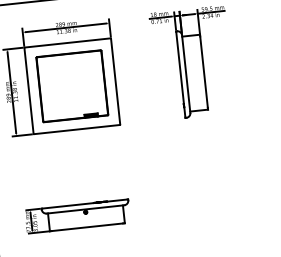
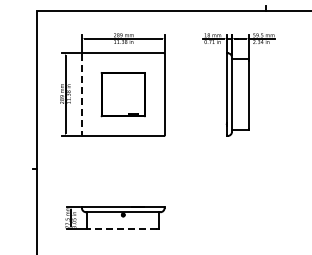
part: (72, 86) -> (123, 94), size x0.7
line: (28, 90) -> (81, 94), solid -> dashed
line: (86, 227) -> (122, 229), solid -> dashed

